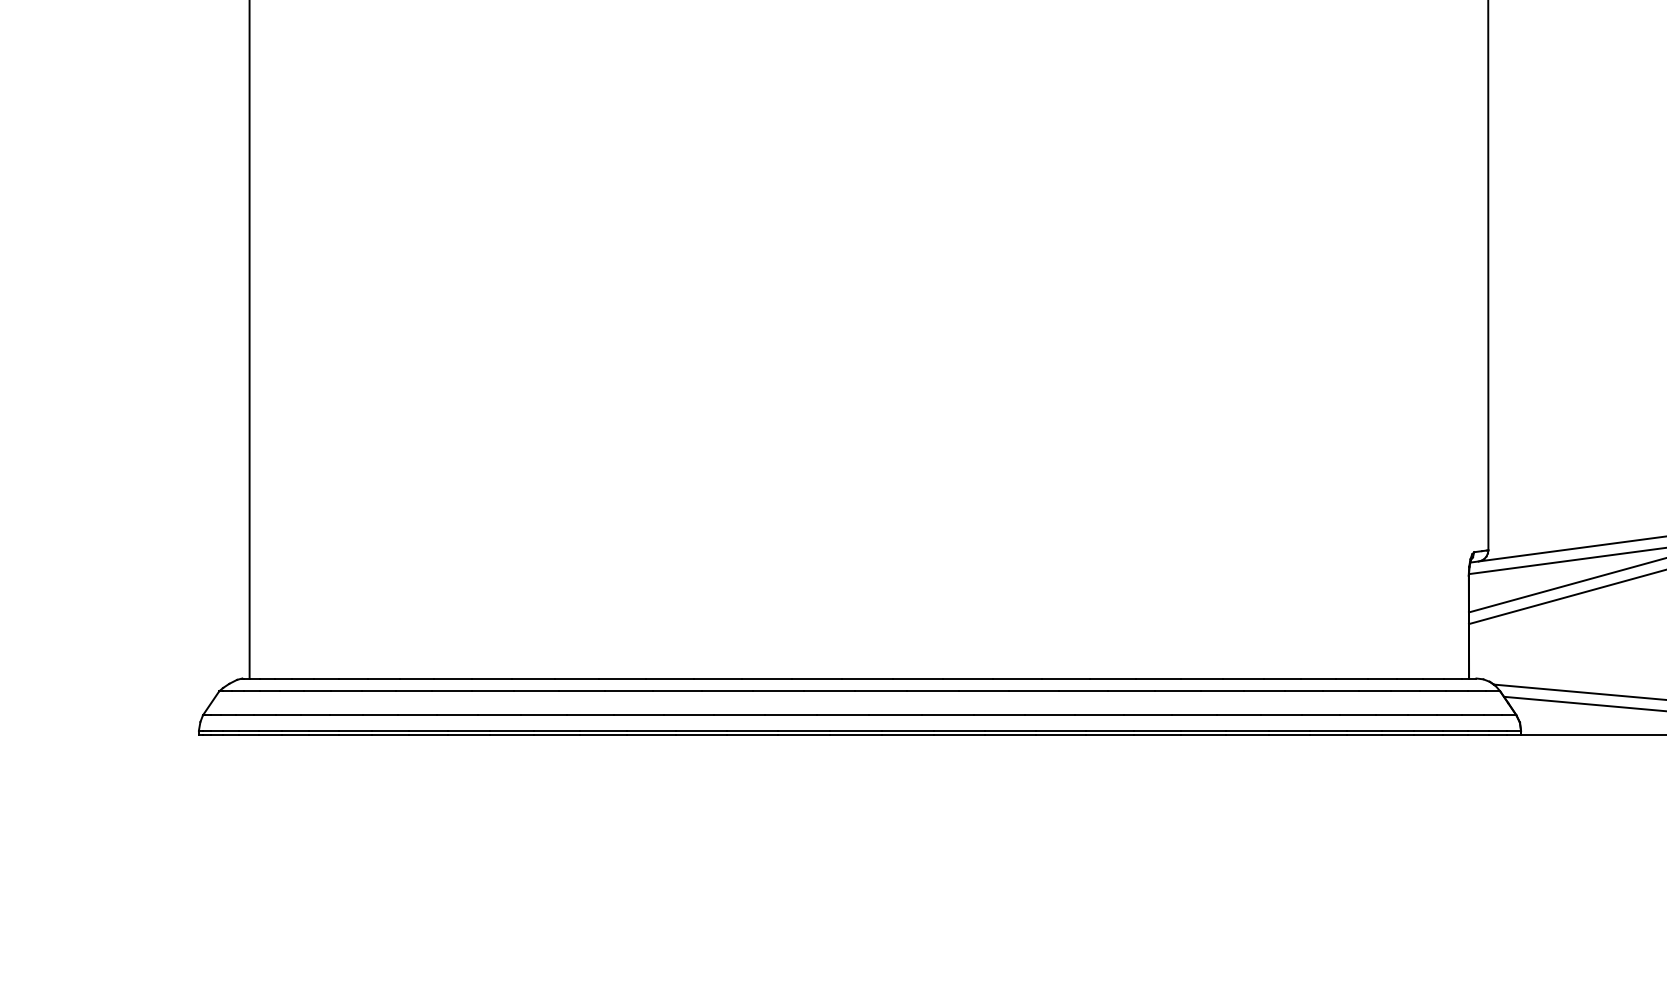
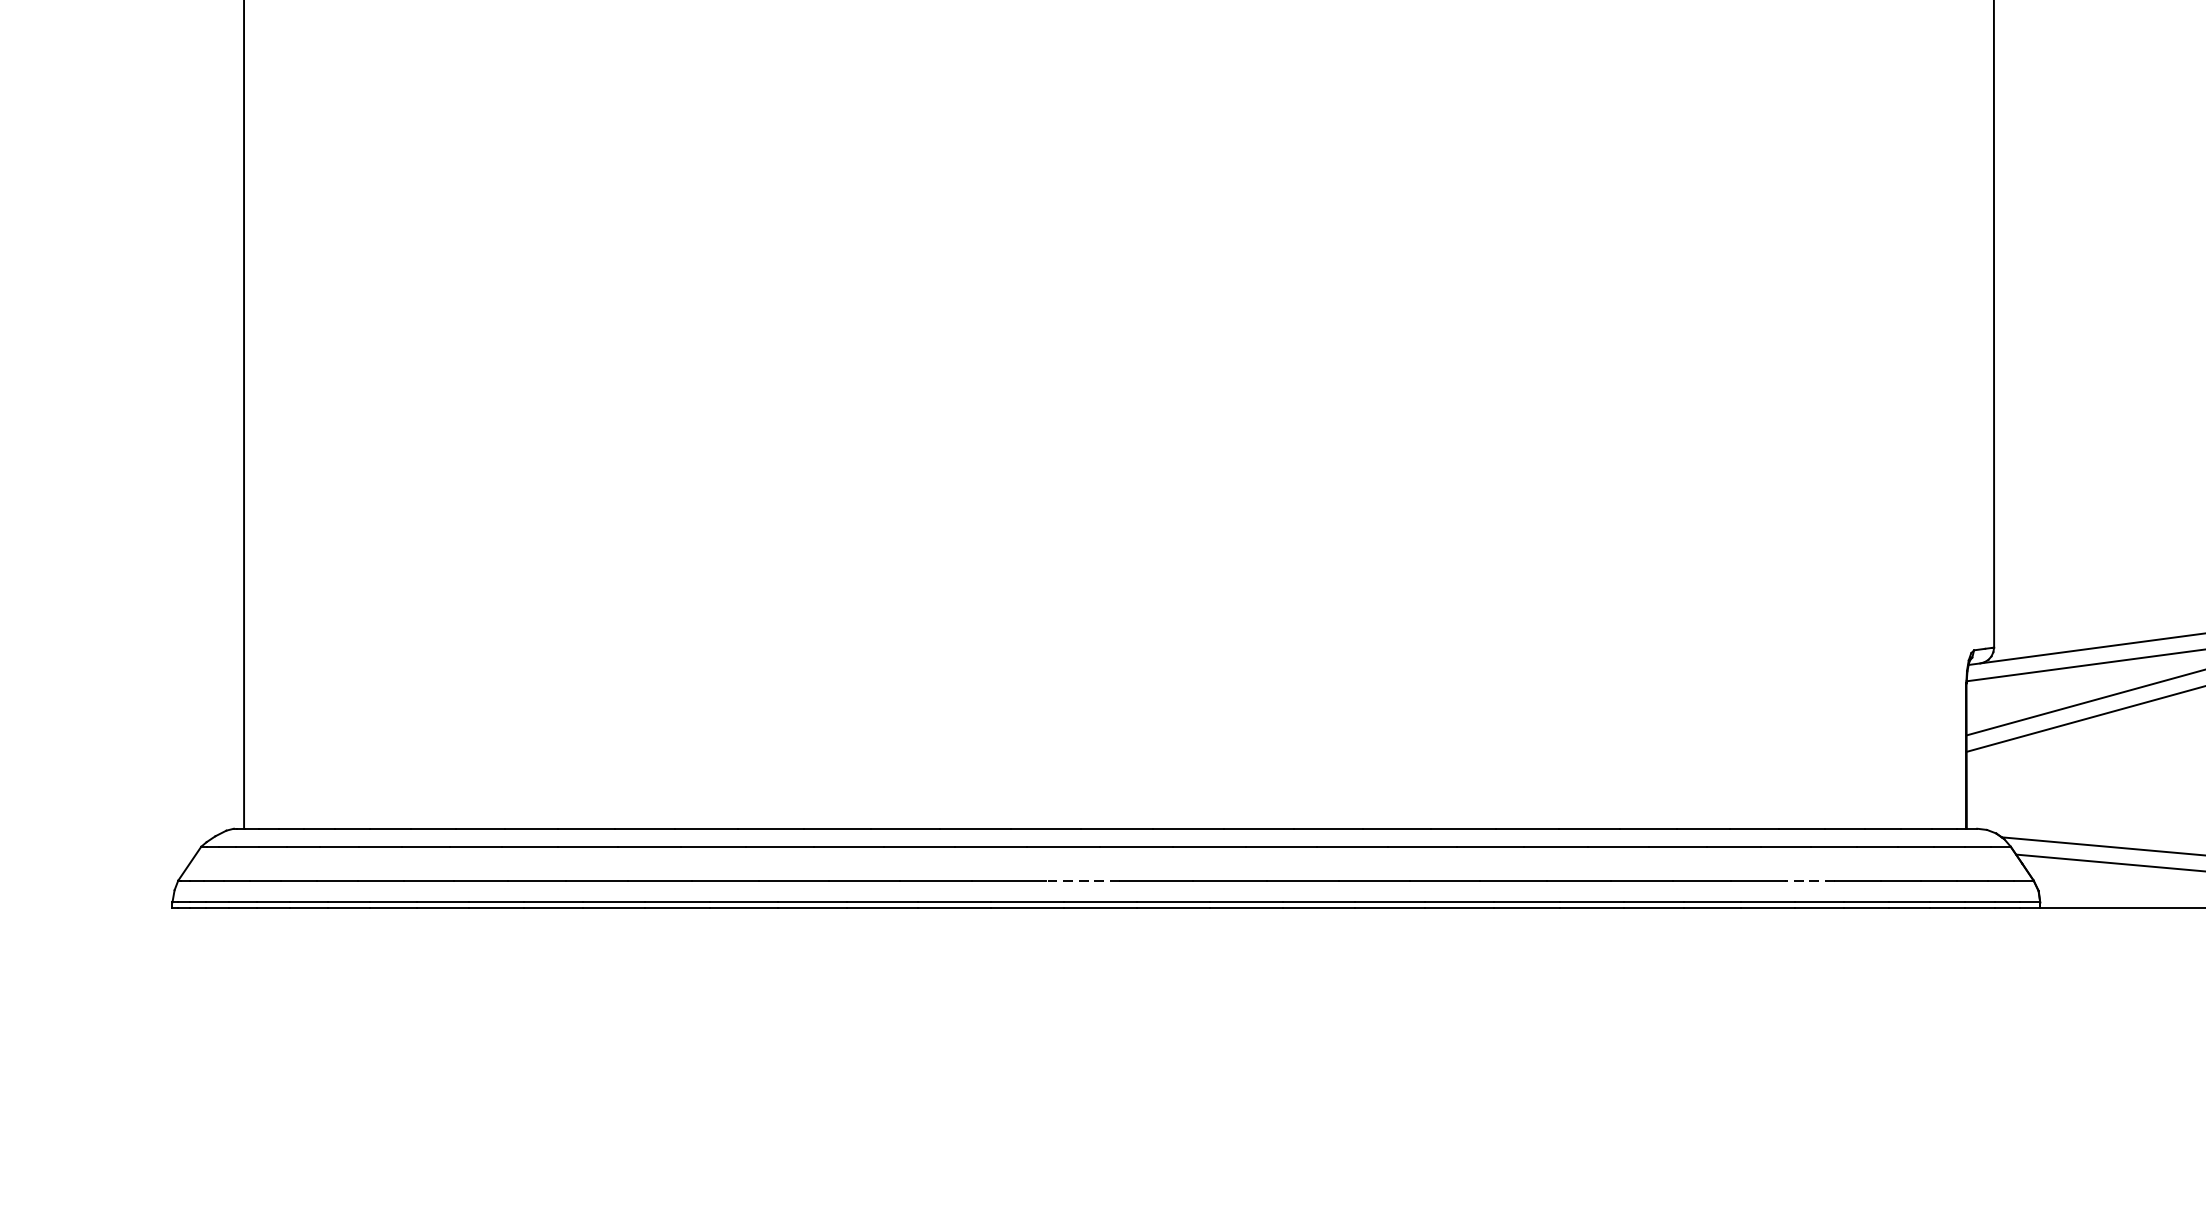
line: (842, 715) -> (1081, 881), solid -> dashed
line: (1357, 715) -> (1809, 881), solid -> dashed

